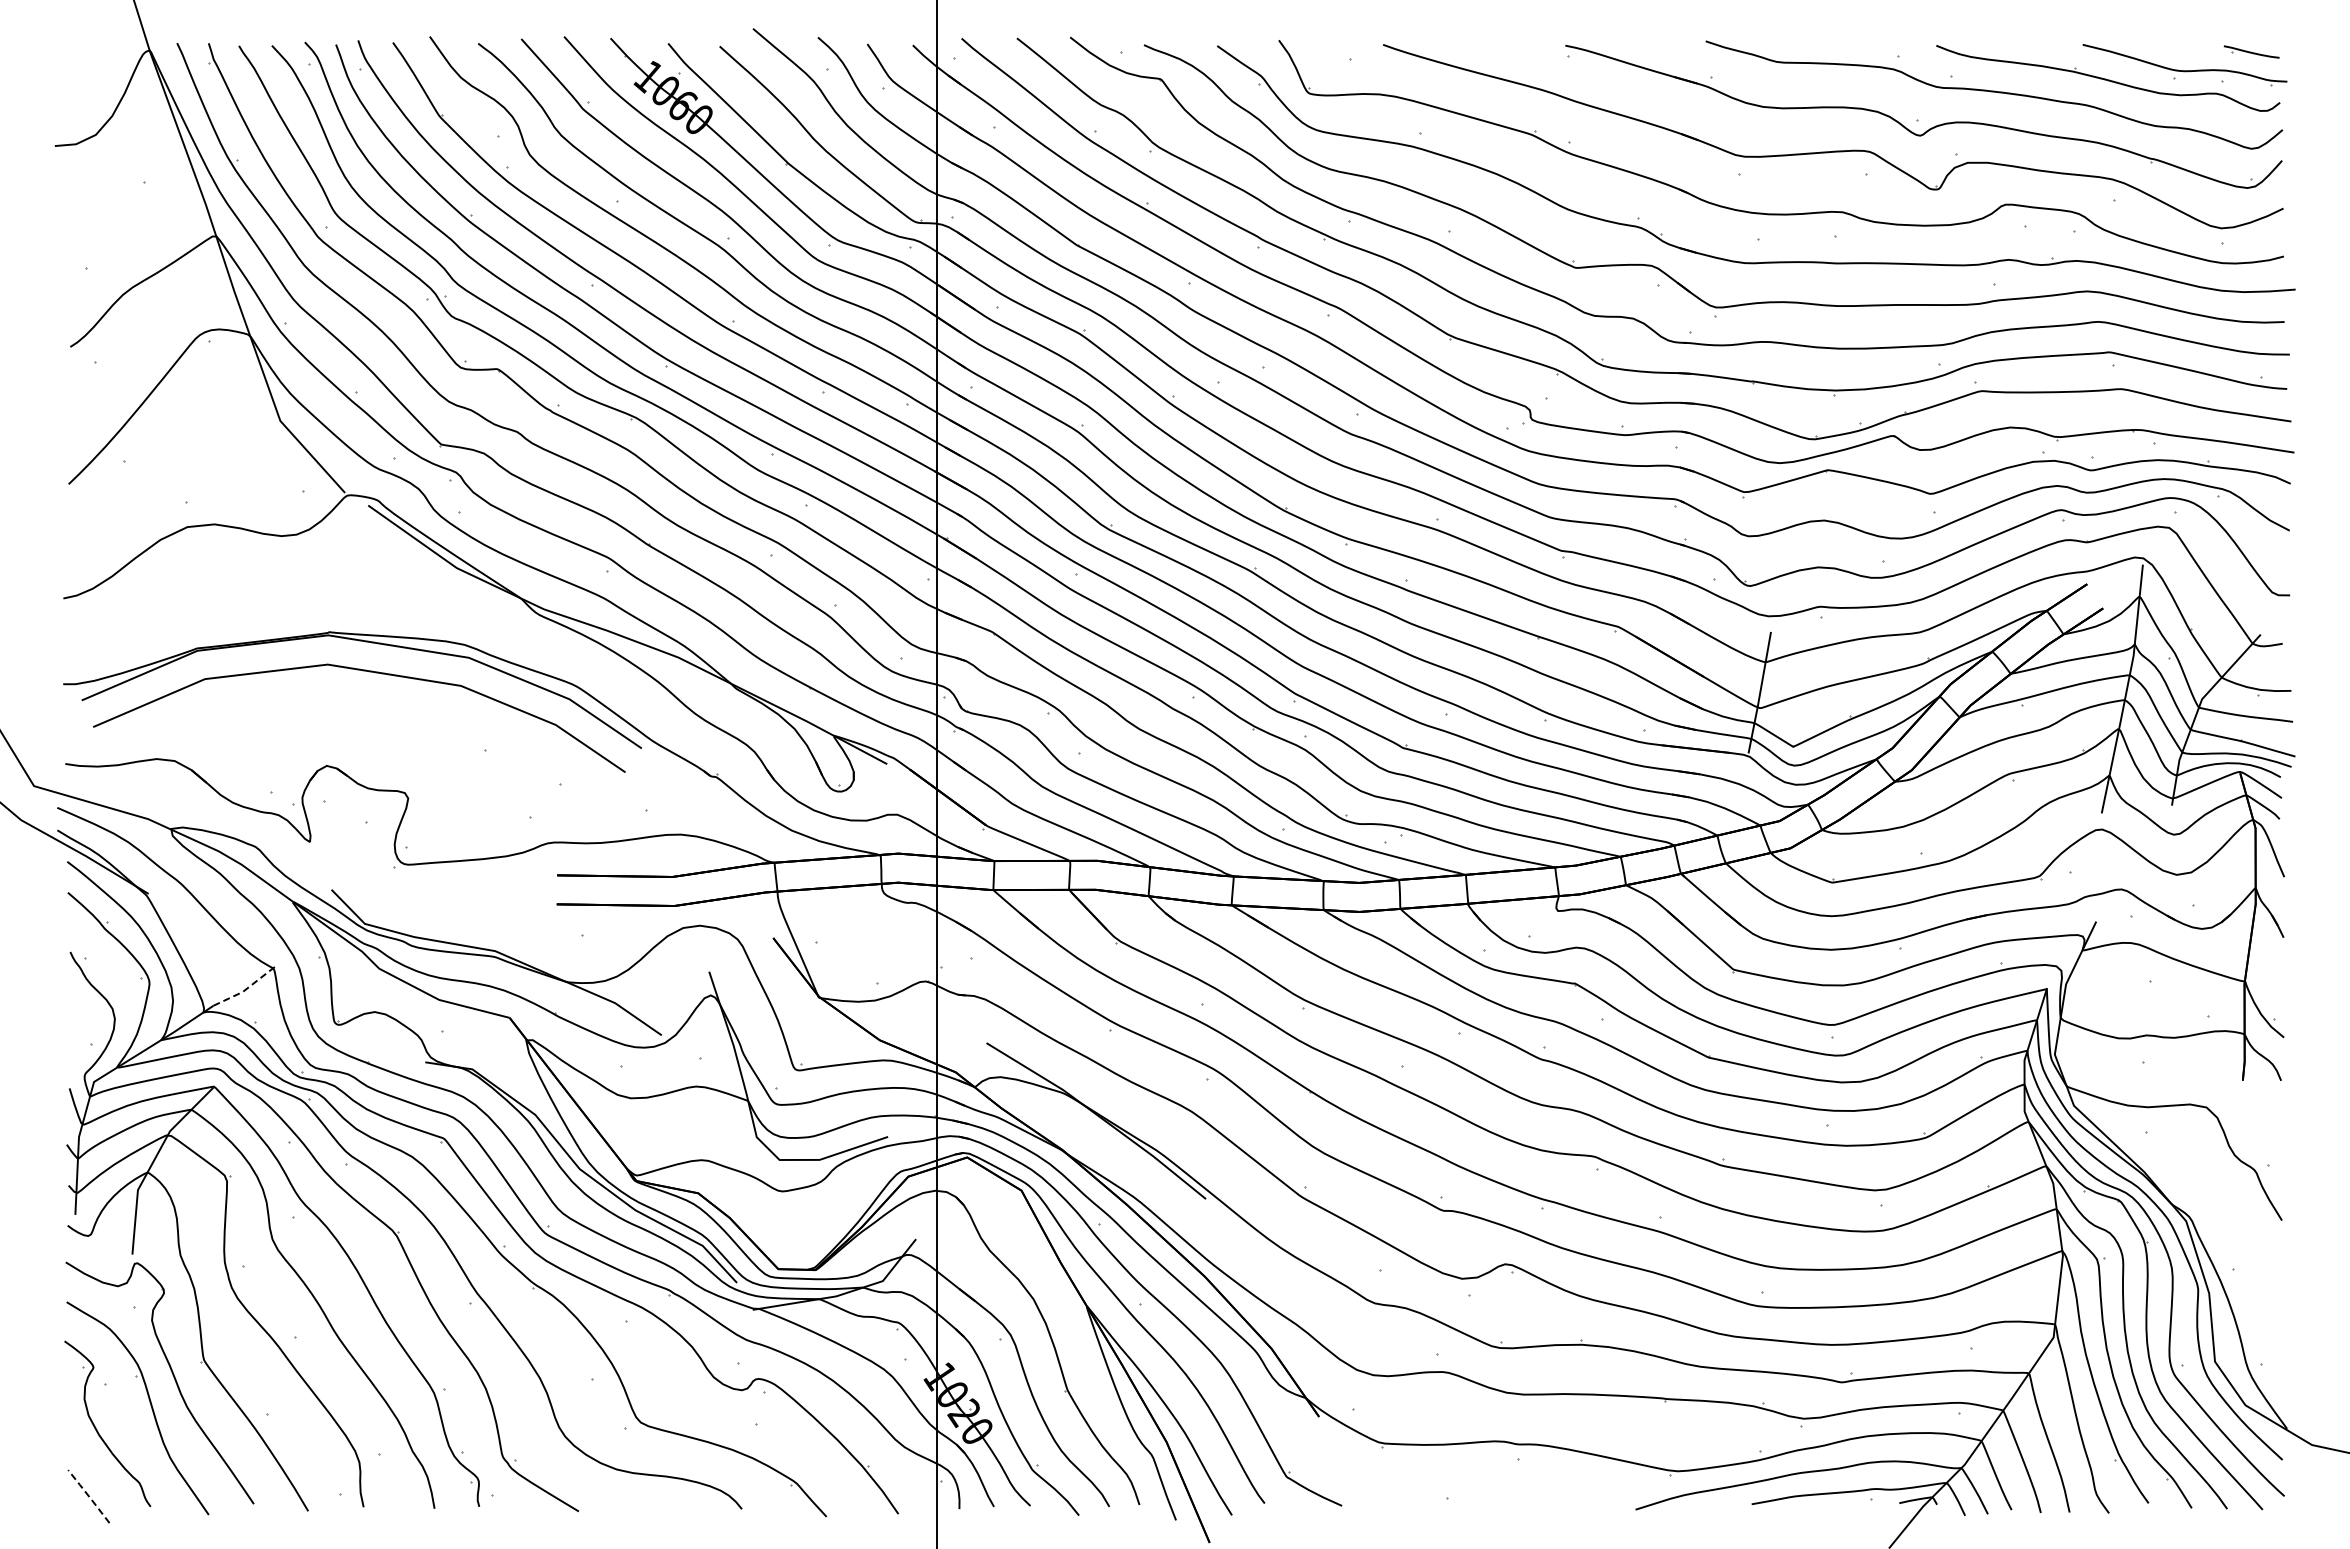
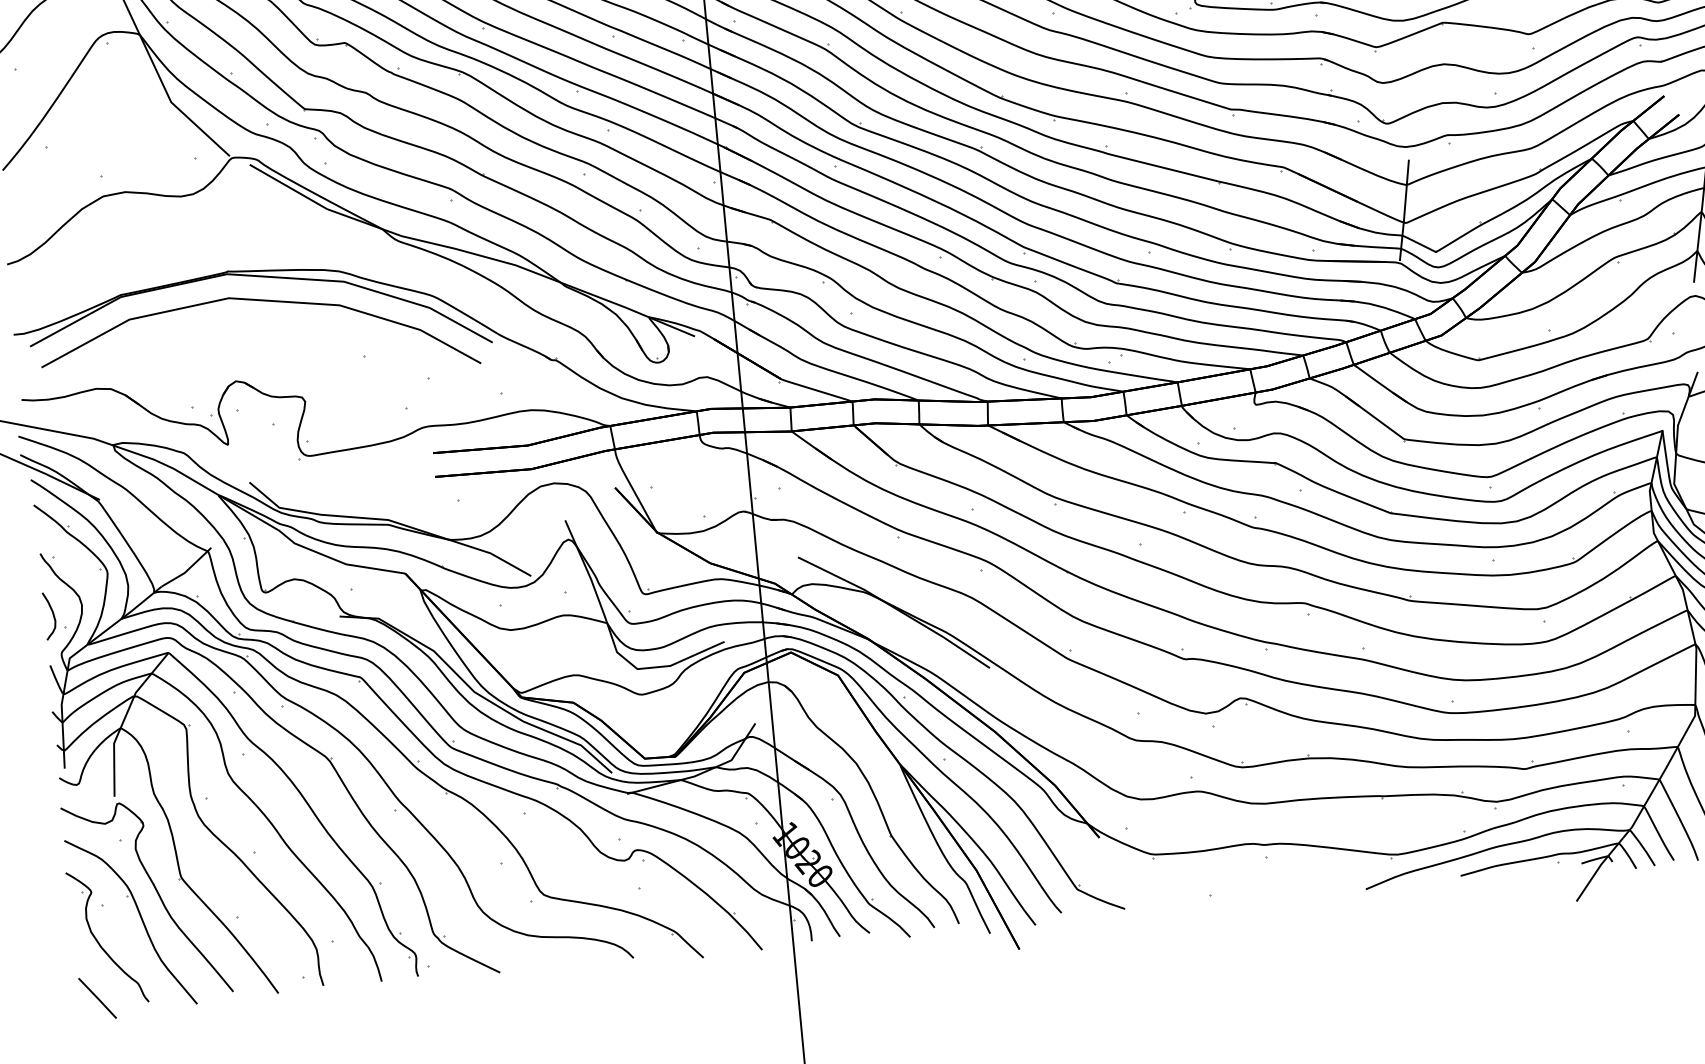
line: (247, 988) -> (188, 569), dashed -> solid
curve: (78, 1028) -> (52, 615), added
line: (88, 1495) -> (97, 997), dashed -> solid

